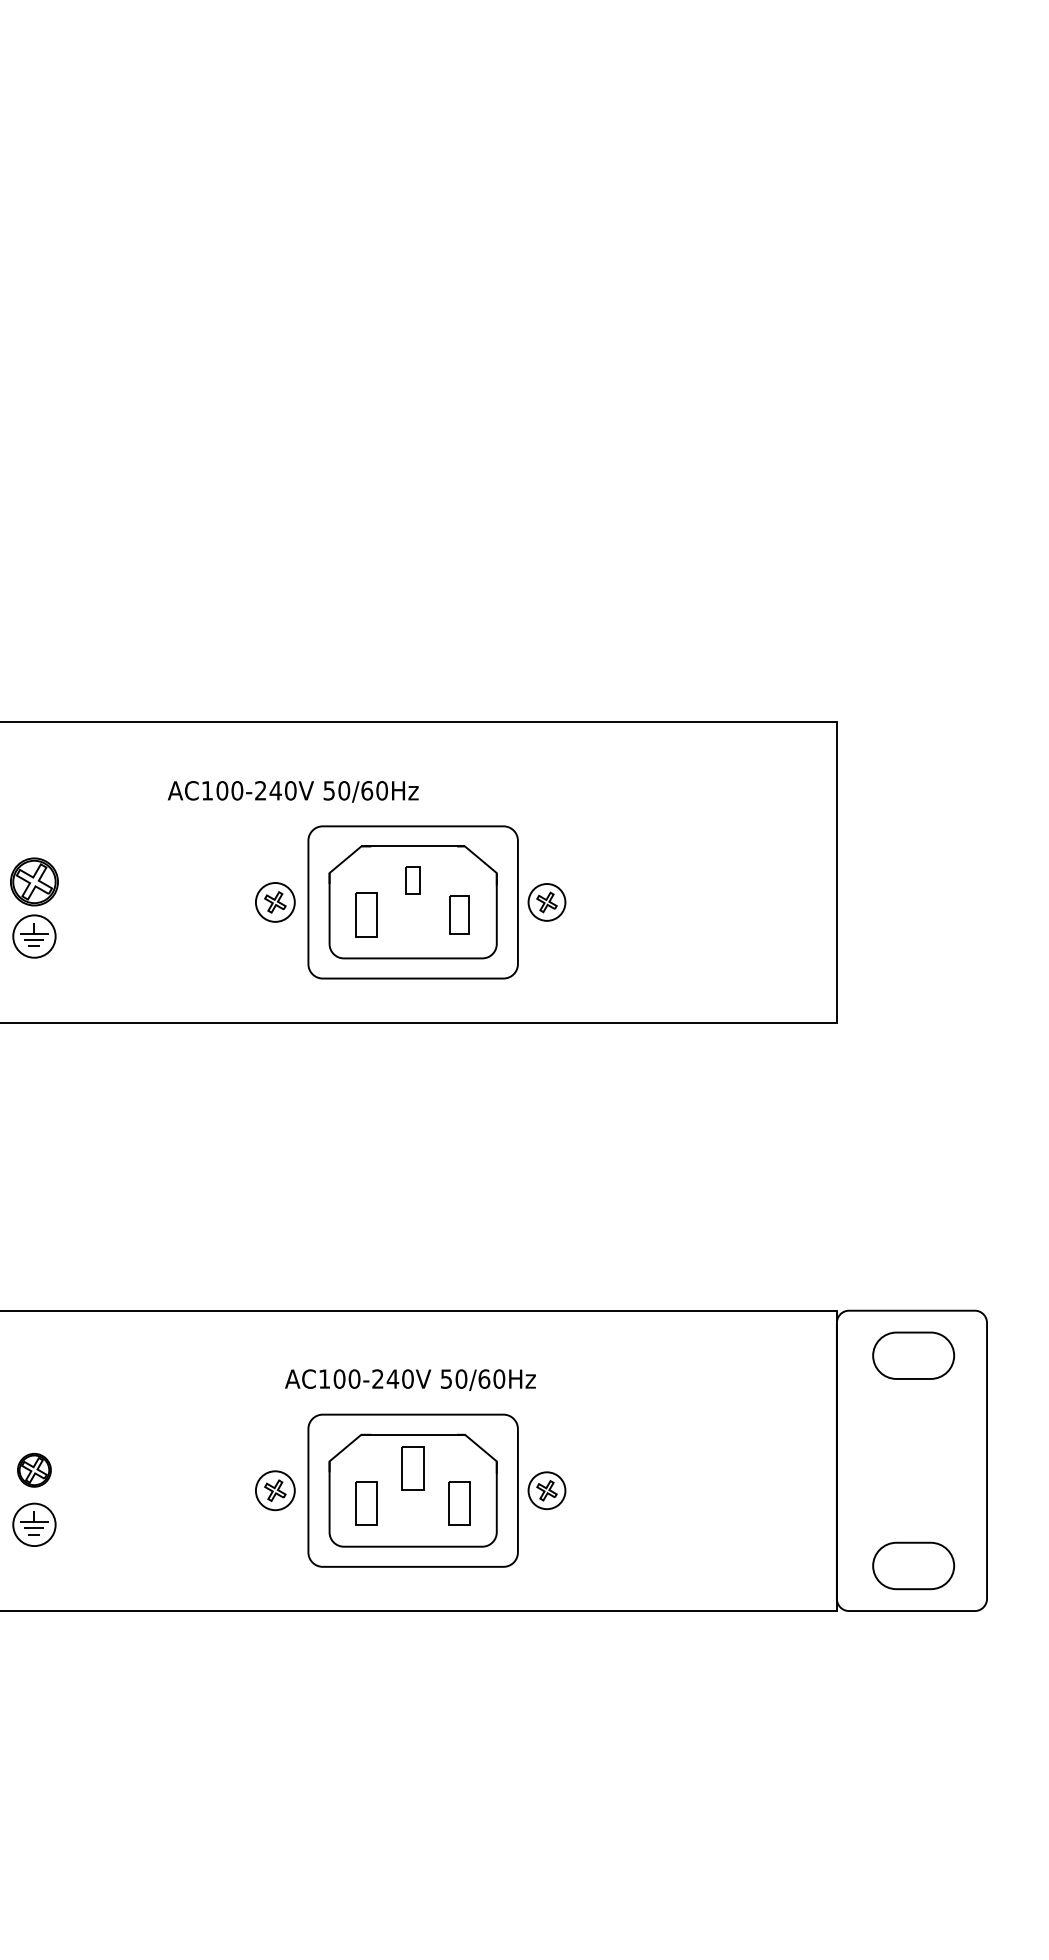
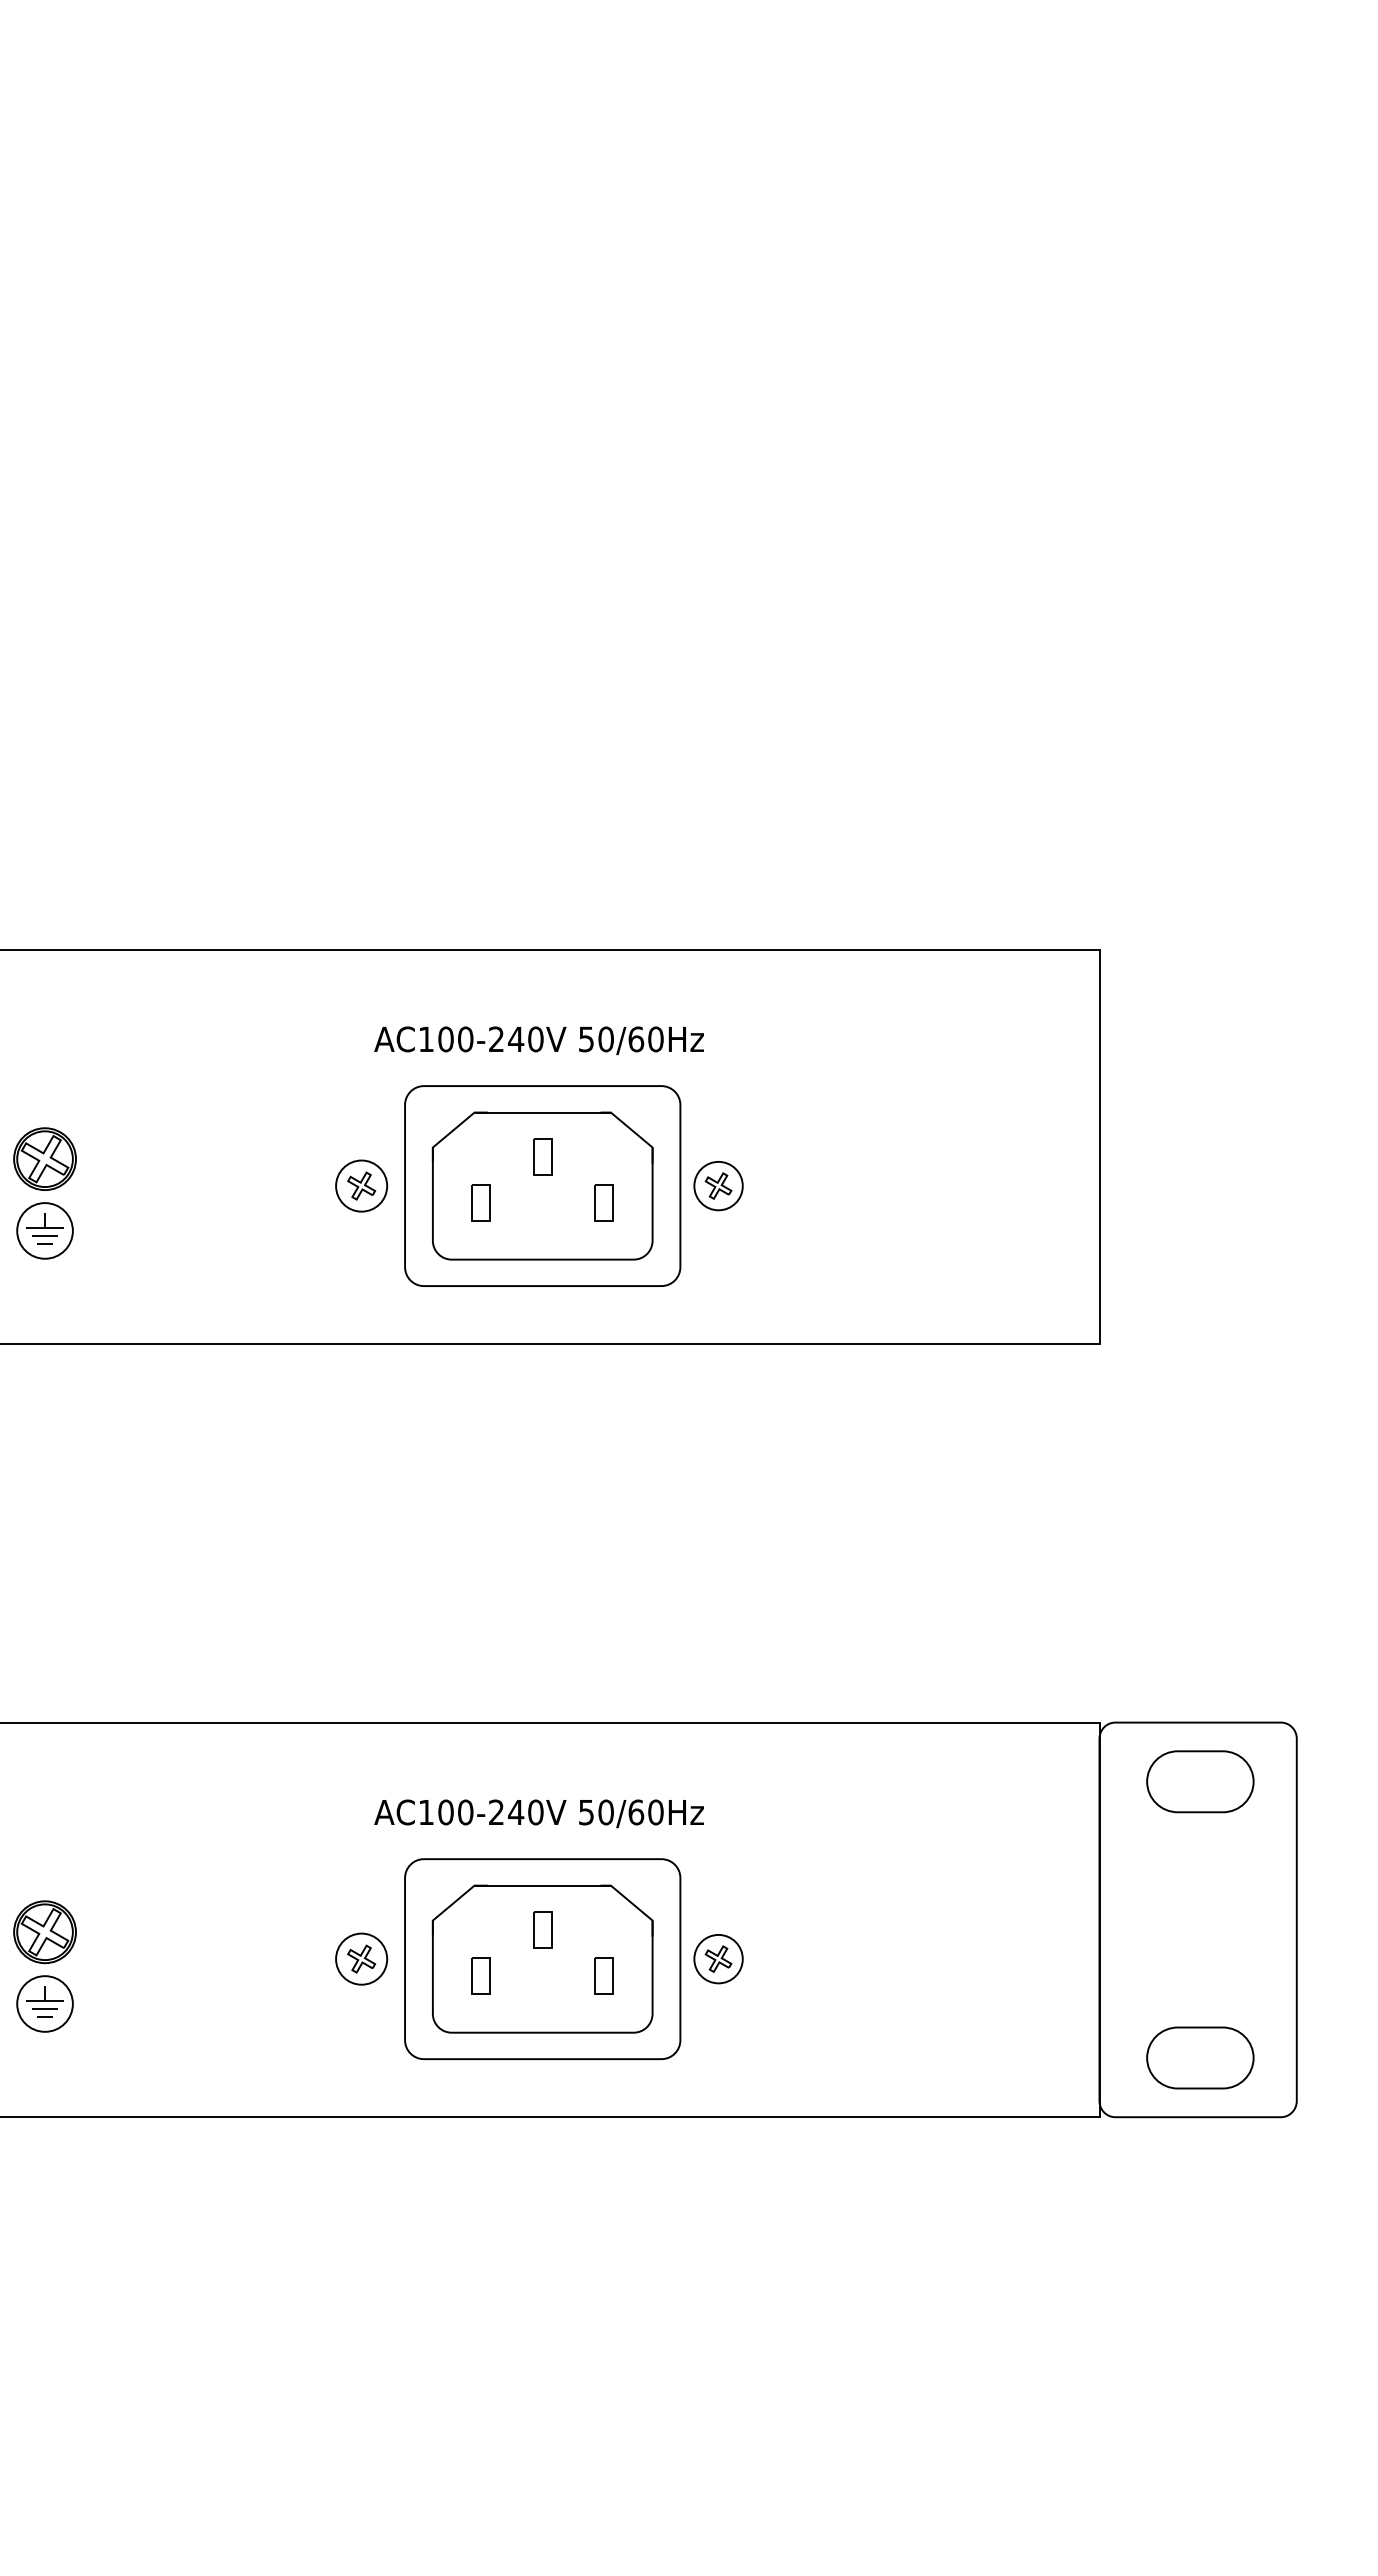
text: (292, 791) -> (538, 1040), moved
part: (365, 914) -> (480, 1202), size x0.62
part: (459, 914) -> (603, 1202), size x0.71
part: (413, 1468) -> (542, 1929), size x0.62
part: (34, 1470) -> (44, 1932), size x1.43
part: (365, 1503) -> (480, 1975), size x0.62
part: (459, 1503) -> (603, 1975), size x0.62

